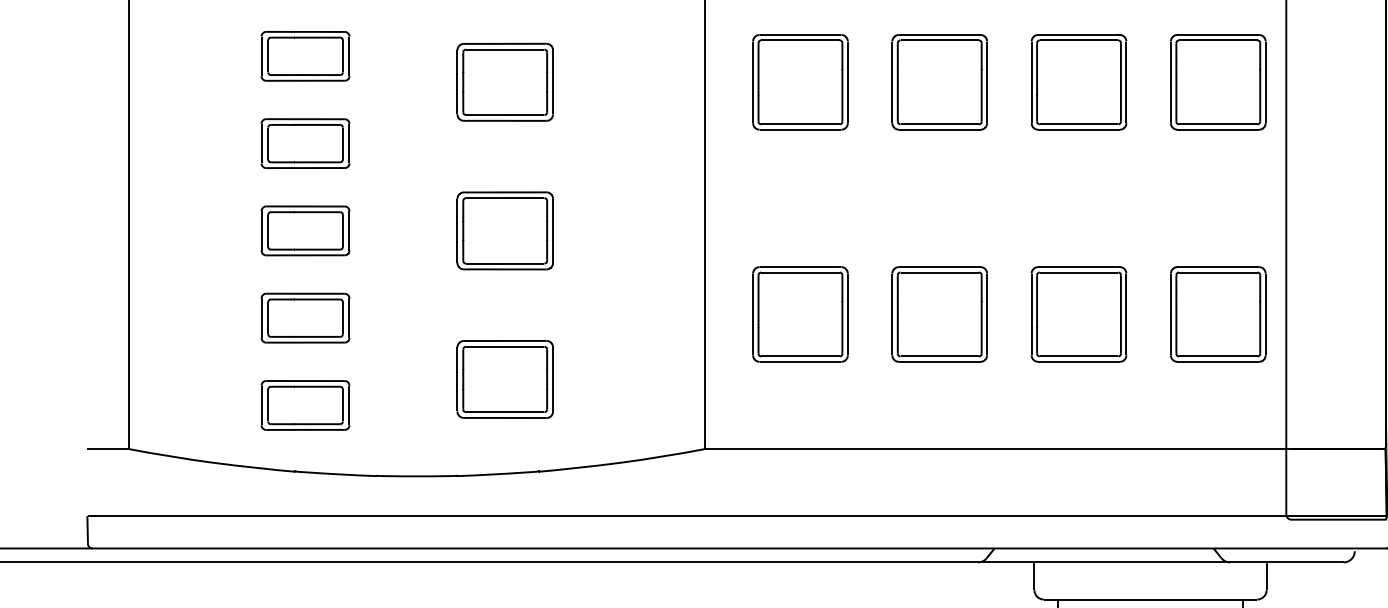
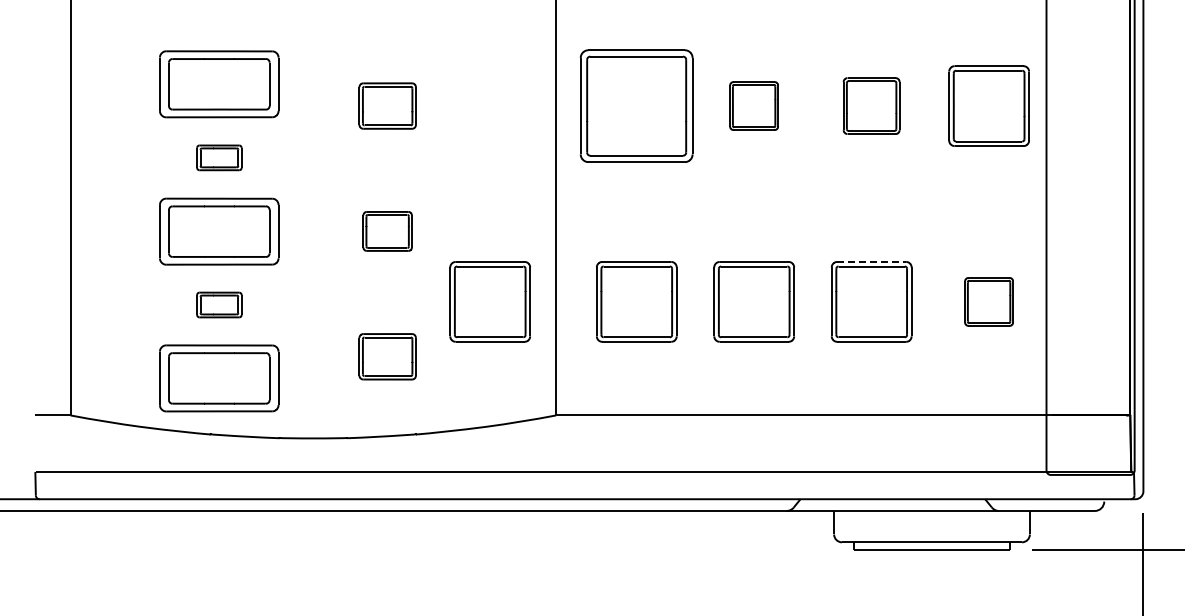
part: (305, 55) -> (219, 83), size x1.6
part: (504, 81) -> (387, 105), size x0.7
part: (800, 81) -> (636, 105), size x1.4
part: (938, 81) -> (753, 105), size x0.6
part: (1078, 81) -> (871, 105), size x0.7
part: (305, 143) -> (219, 157), size x0.6
part: (305, 229) -> (219, 230), size x1.6
part: (504, 231) -> (387, 231), size x0.6
line: (1079, 266) -> (872, 261), solid -> dashed
part: (625, 314) -> (489, 301), added
part: (1217, 314) -> (988, 301), size x0.6
part: (305, 317) -> (219, 304), size x0.6
part: (504, 379) -> (387, 356), size x0.7
part: (305, 405) -> (219, 378), size x1.6

